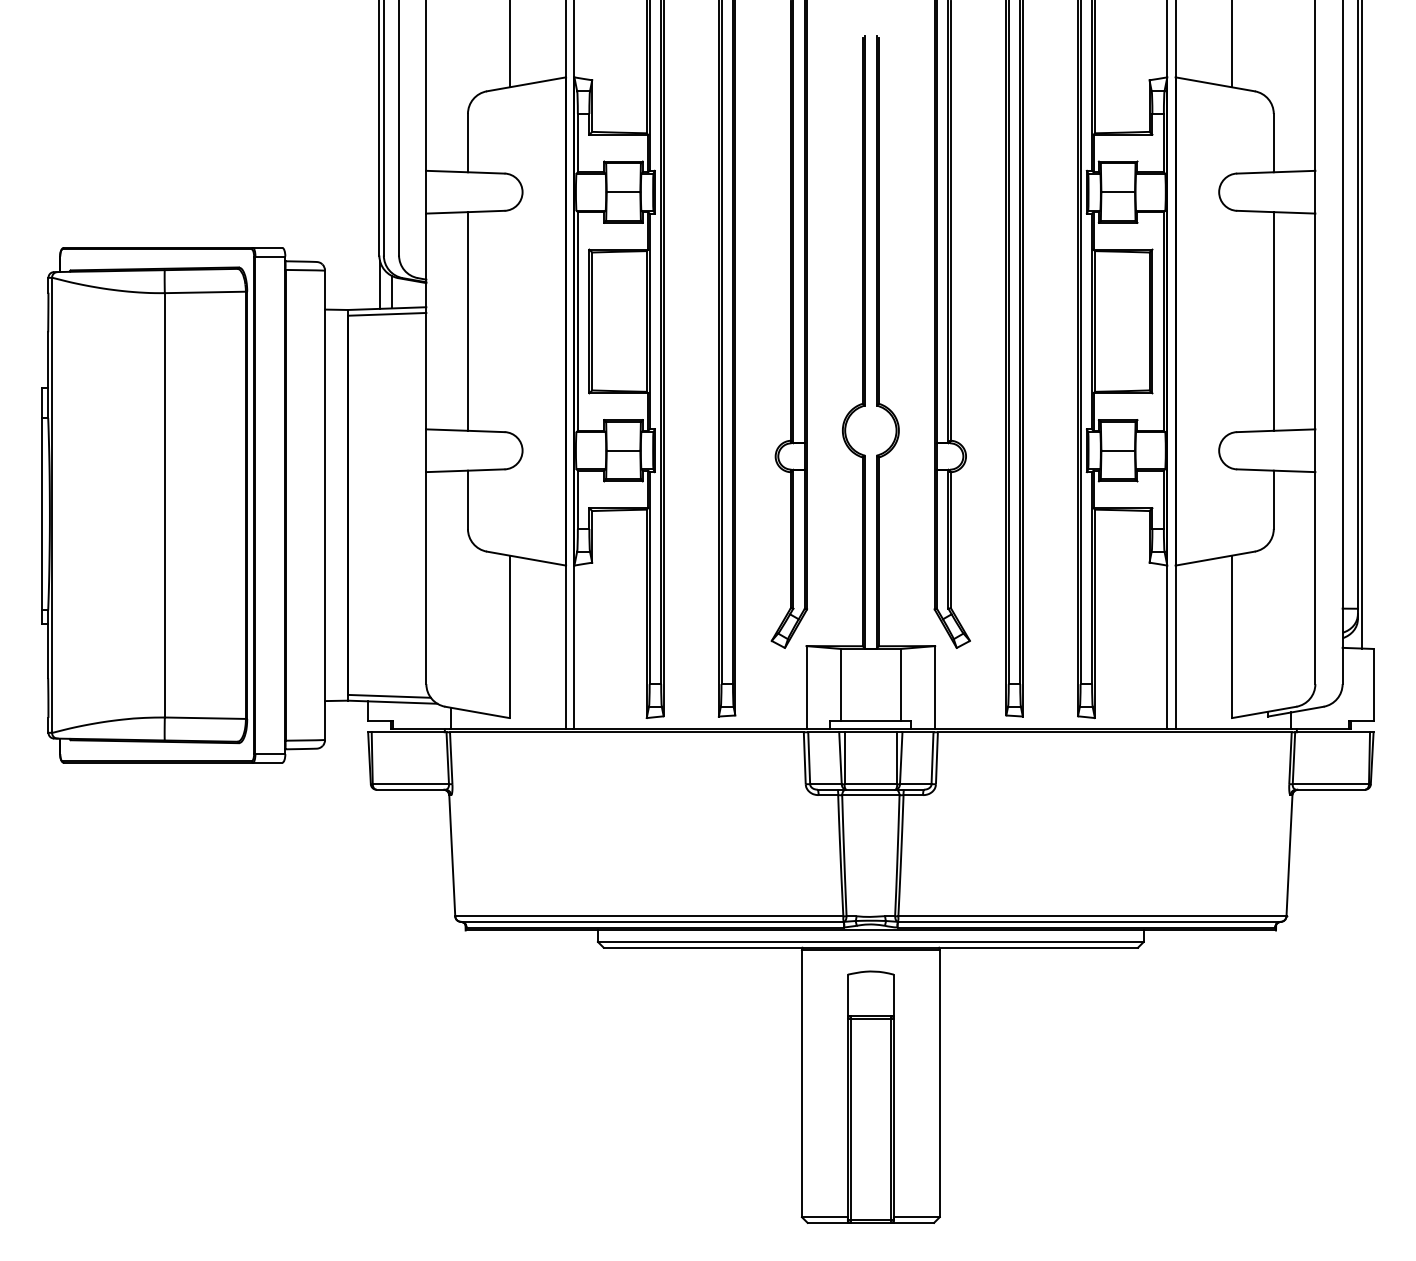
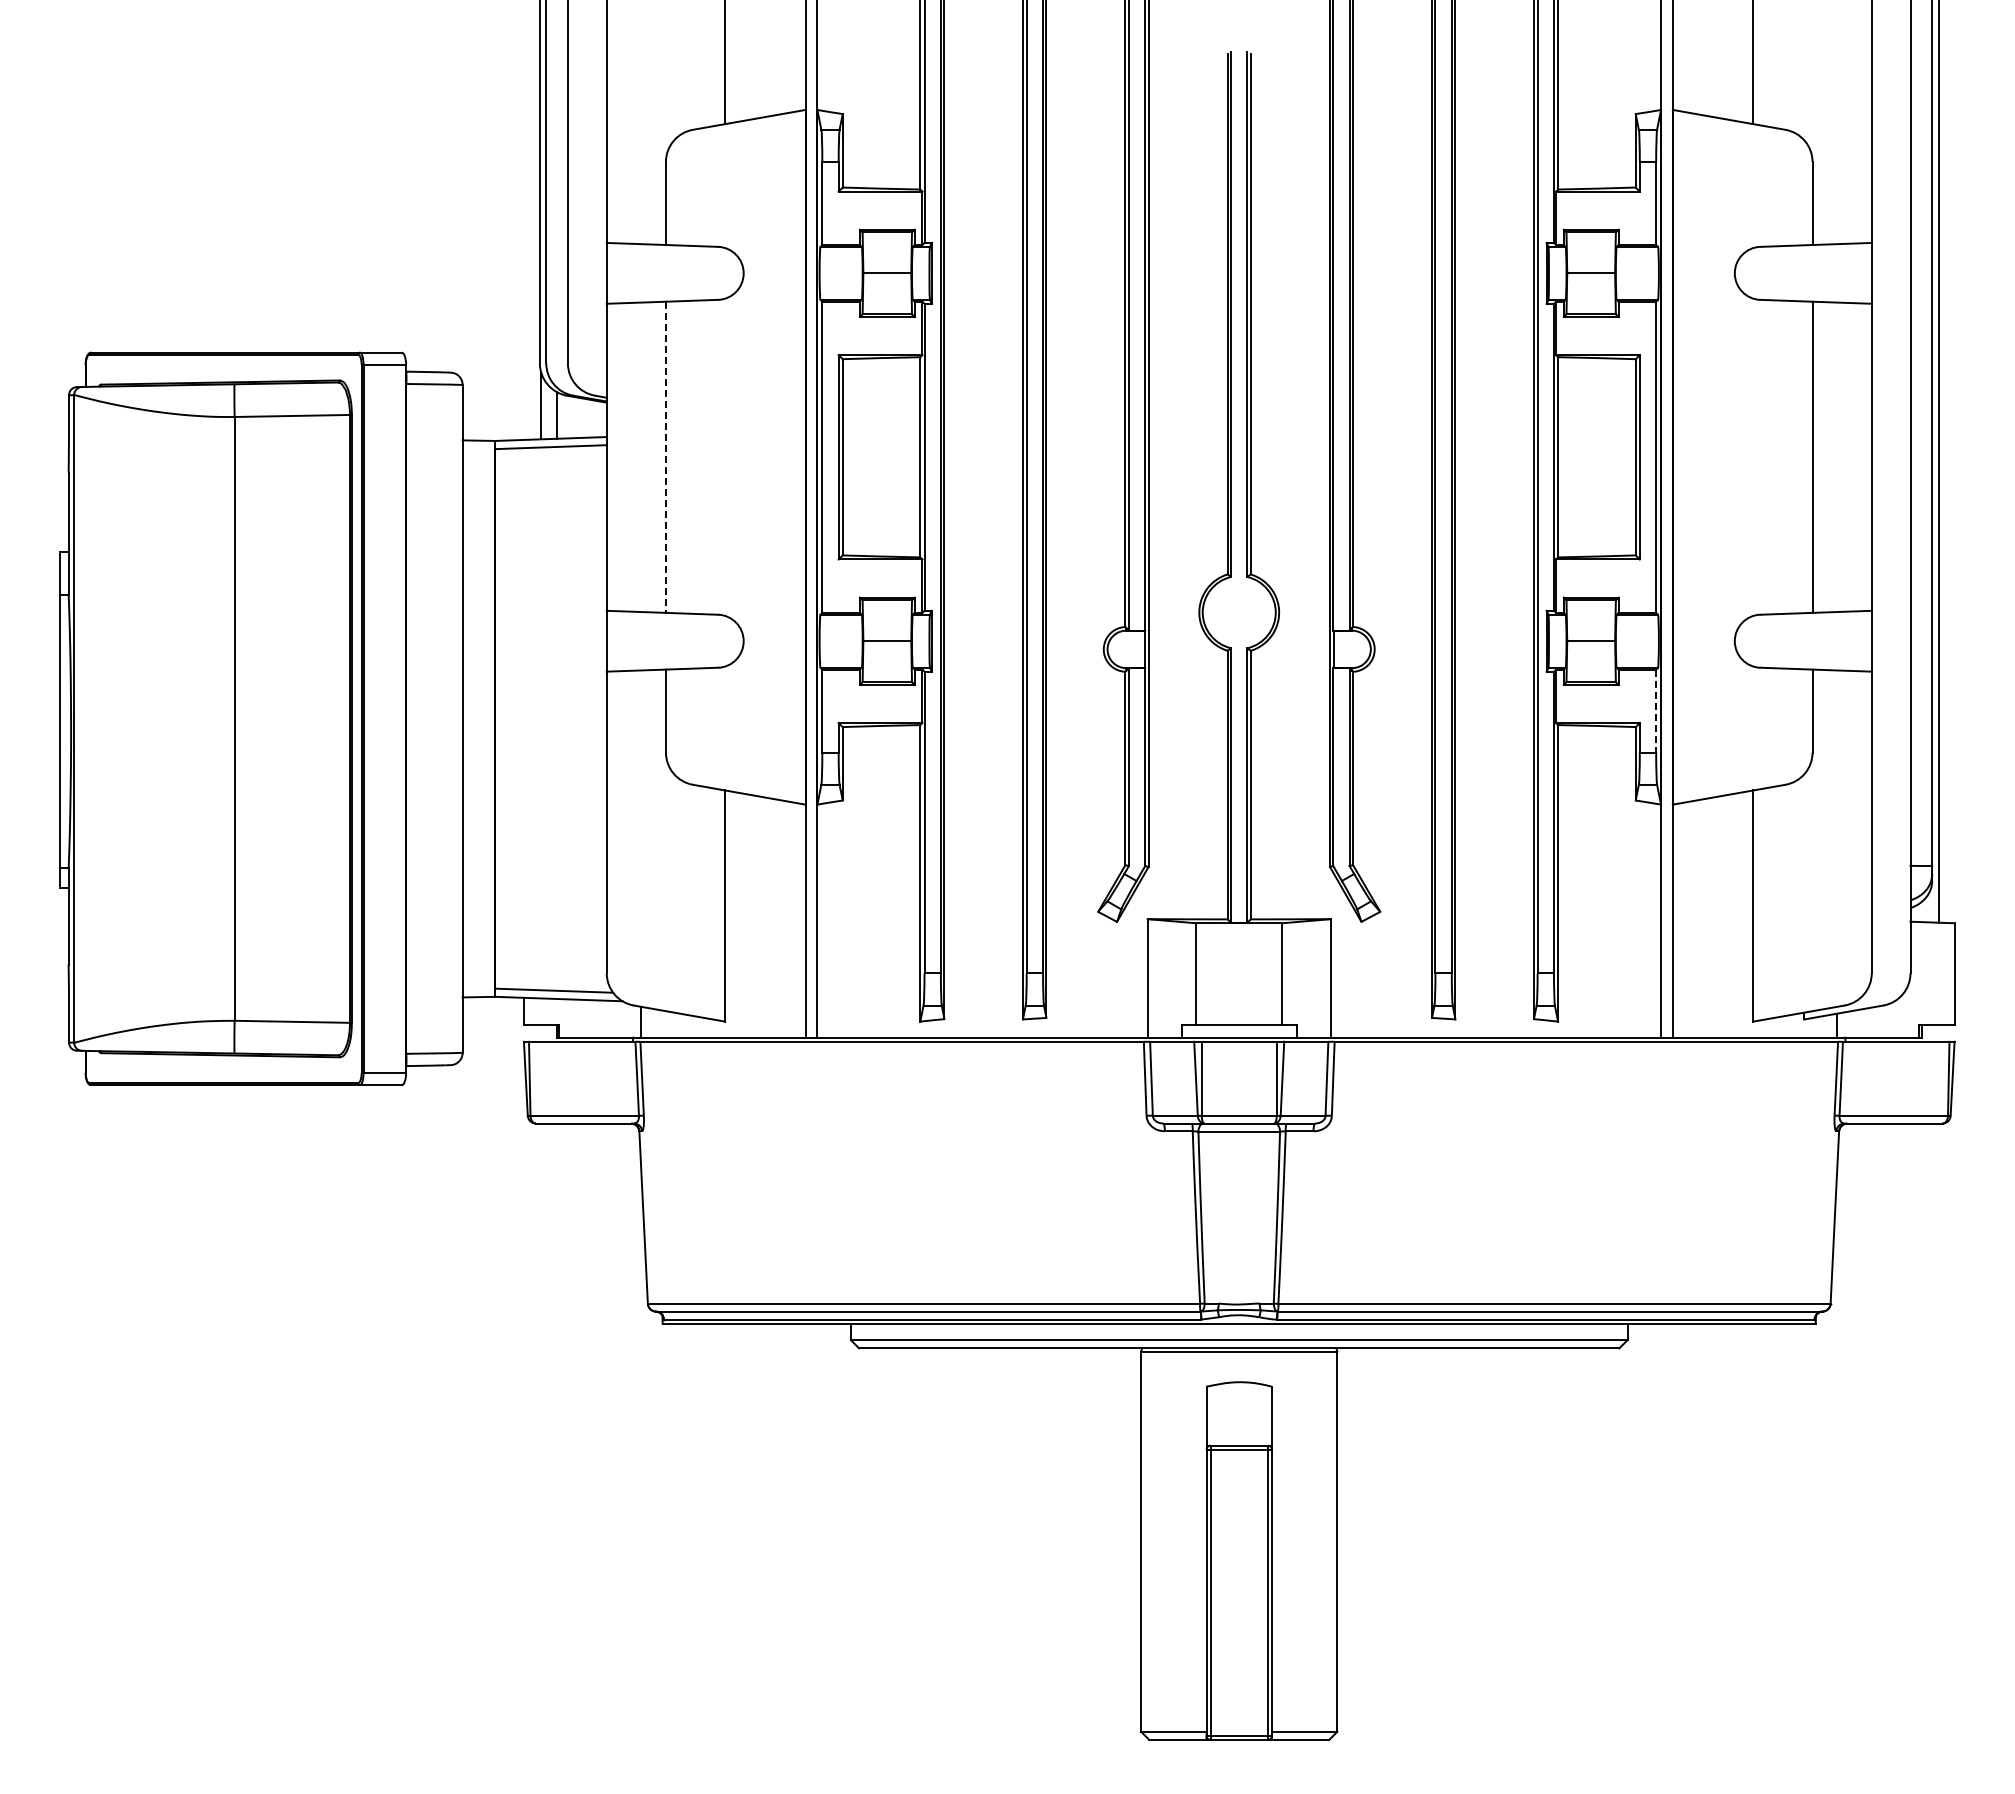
line: (467, 321) -> (665, 457), solid -> dashed
line: (1164, 500) -> (1656, 711), solid -> dashed

